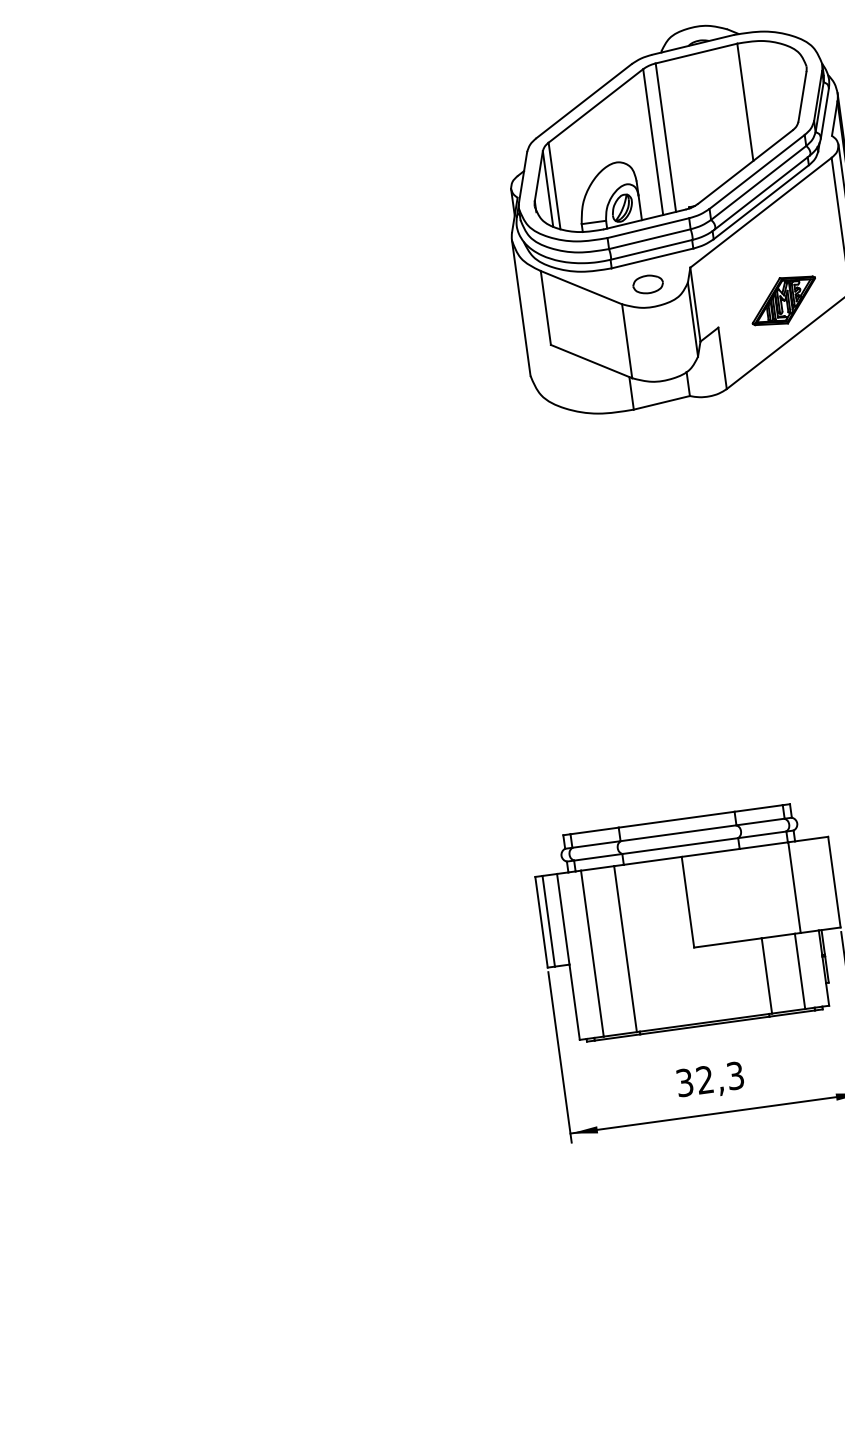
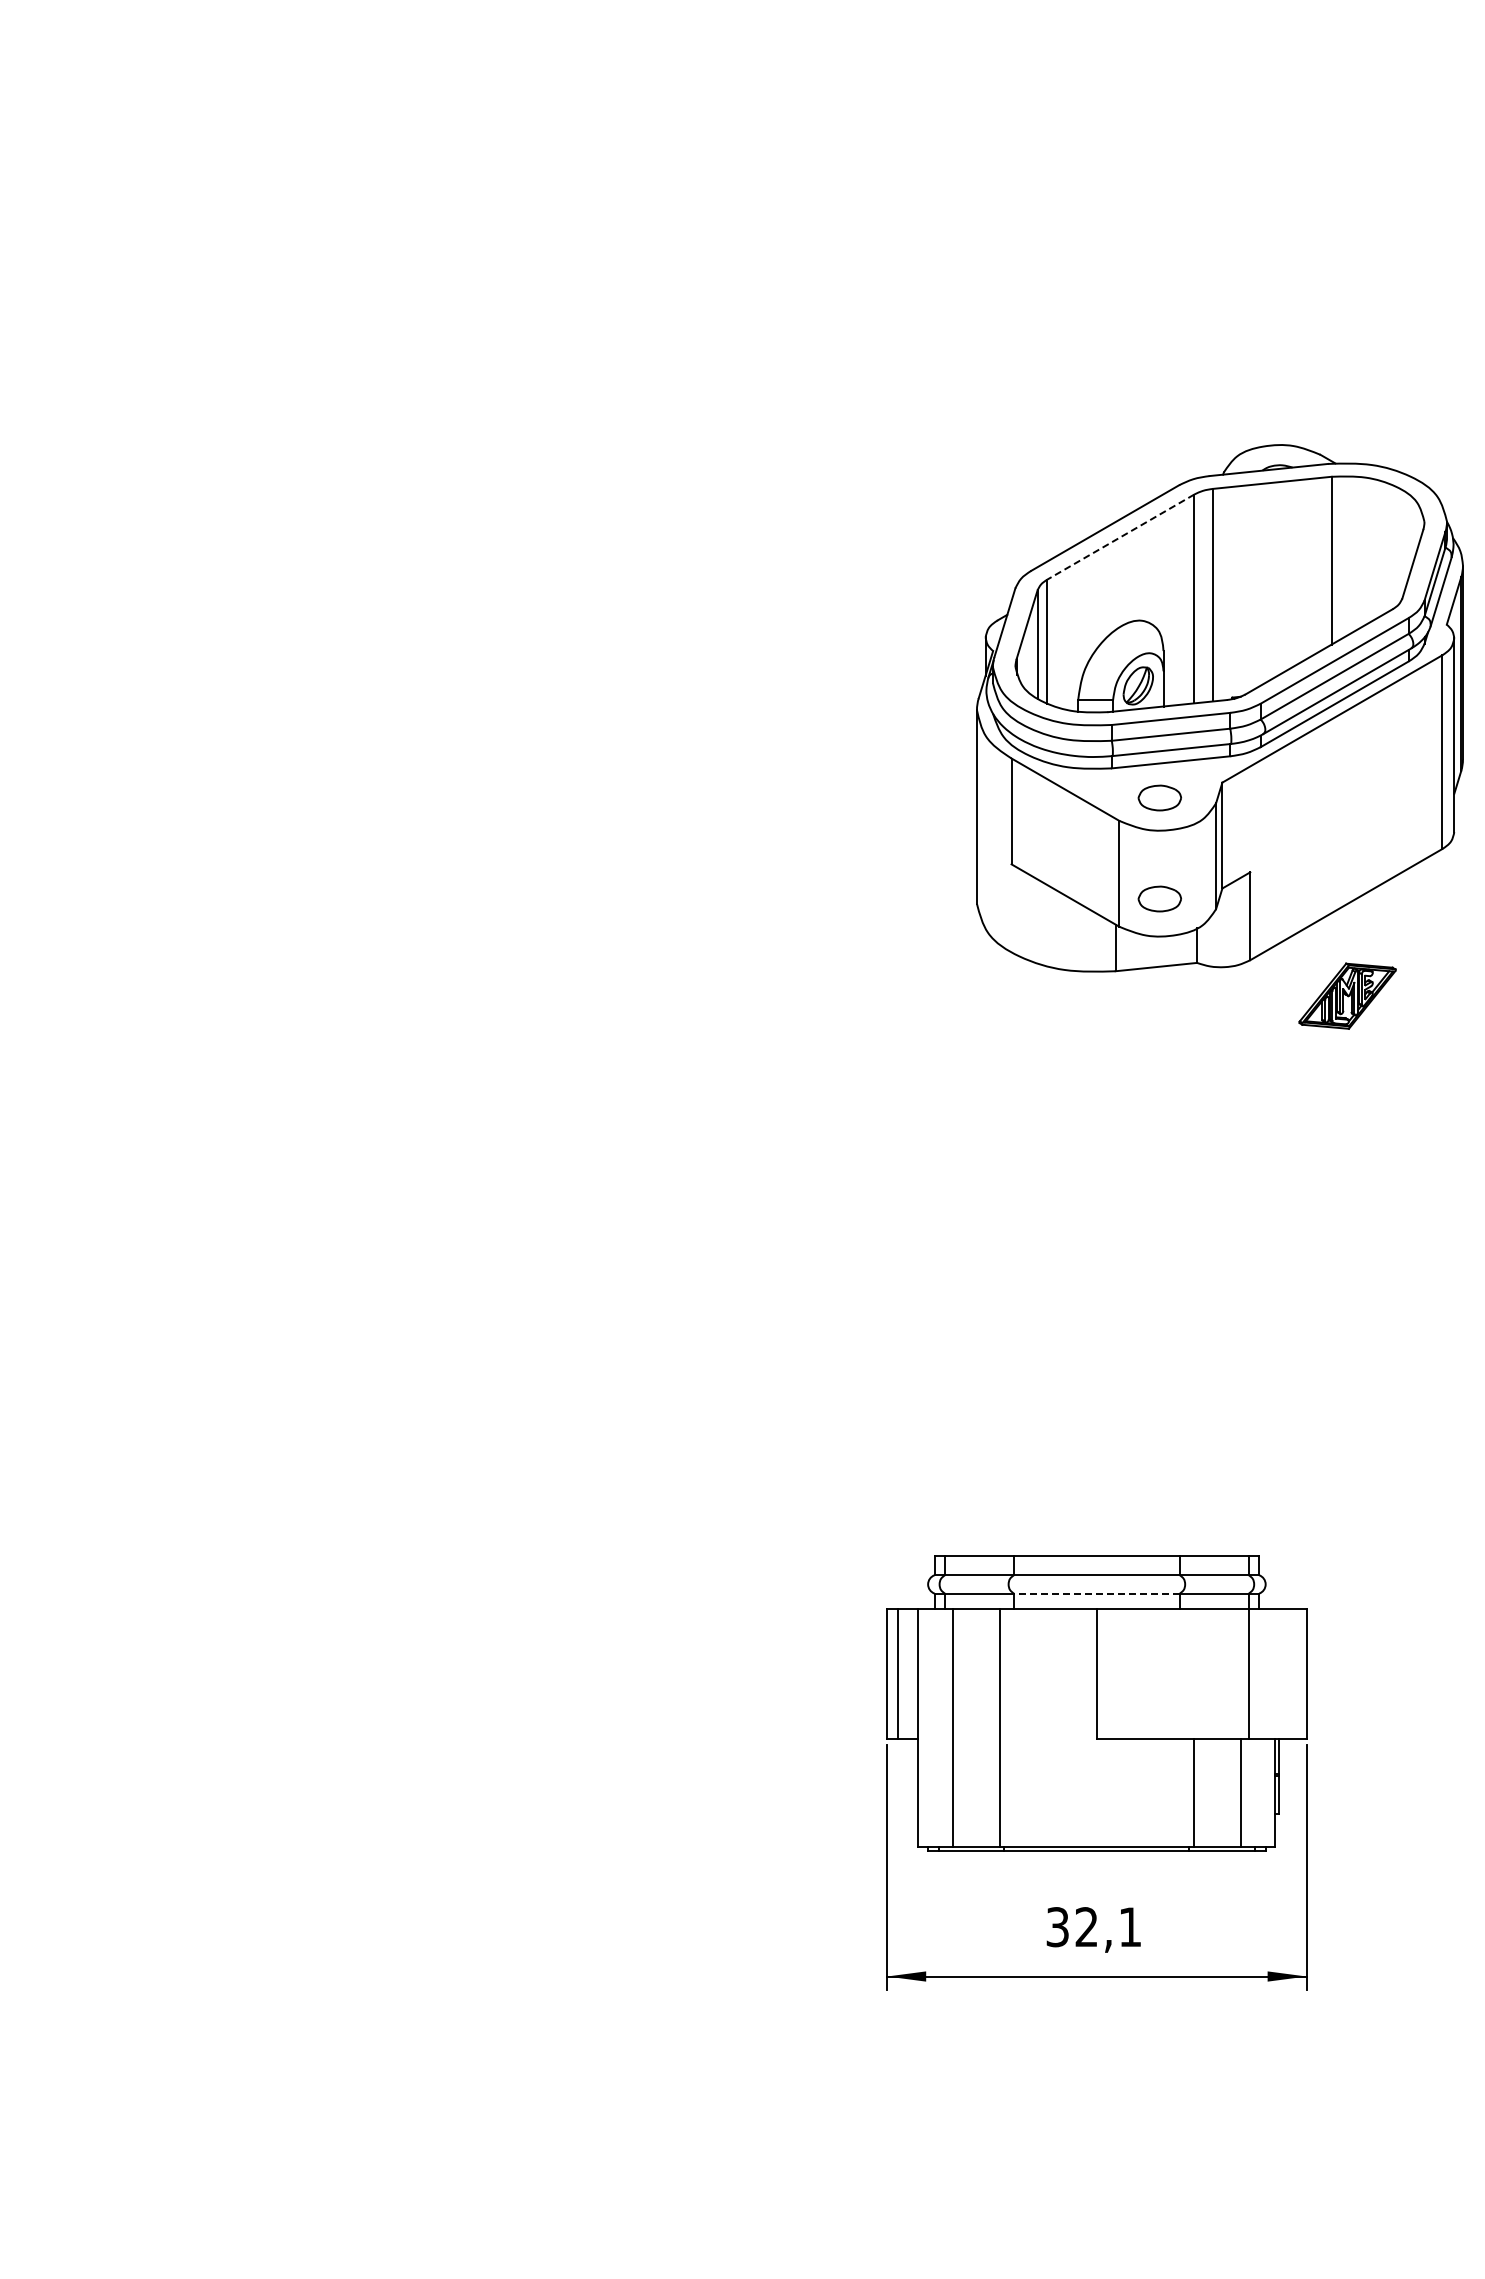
line: (595, 106) -> (1120, 537), solid -> dashed
part: (783, 300) -> (1347, 995), moved
part: (657, 354) -> (1159, 898), added
line: (679, 846) -> (1096, 1593), solid -> dashed
text: (735, 1076) -> (1130, 1927), 32,3 -> 32,1

